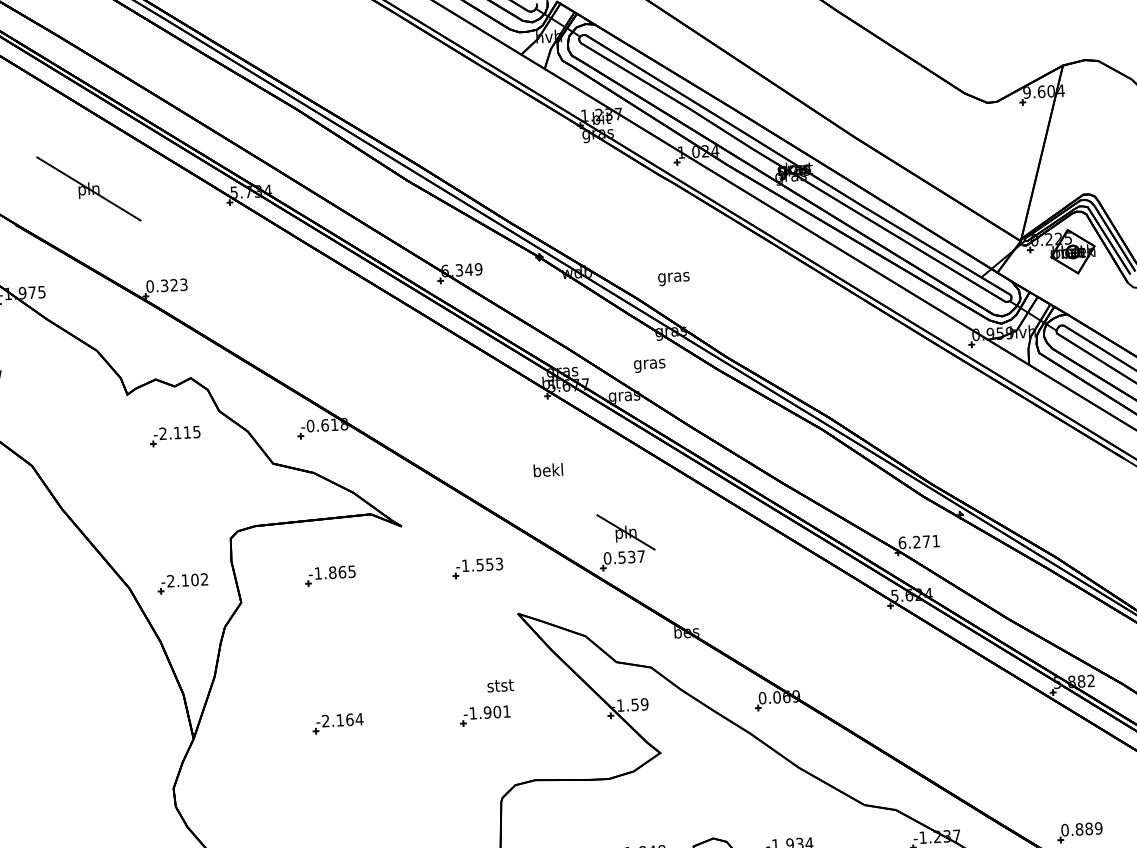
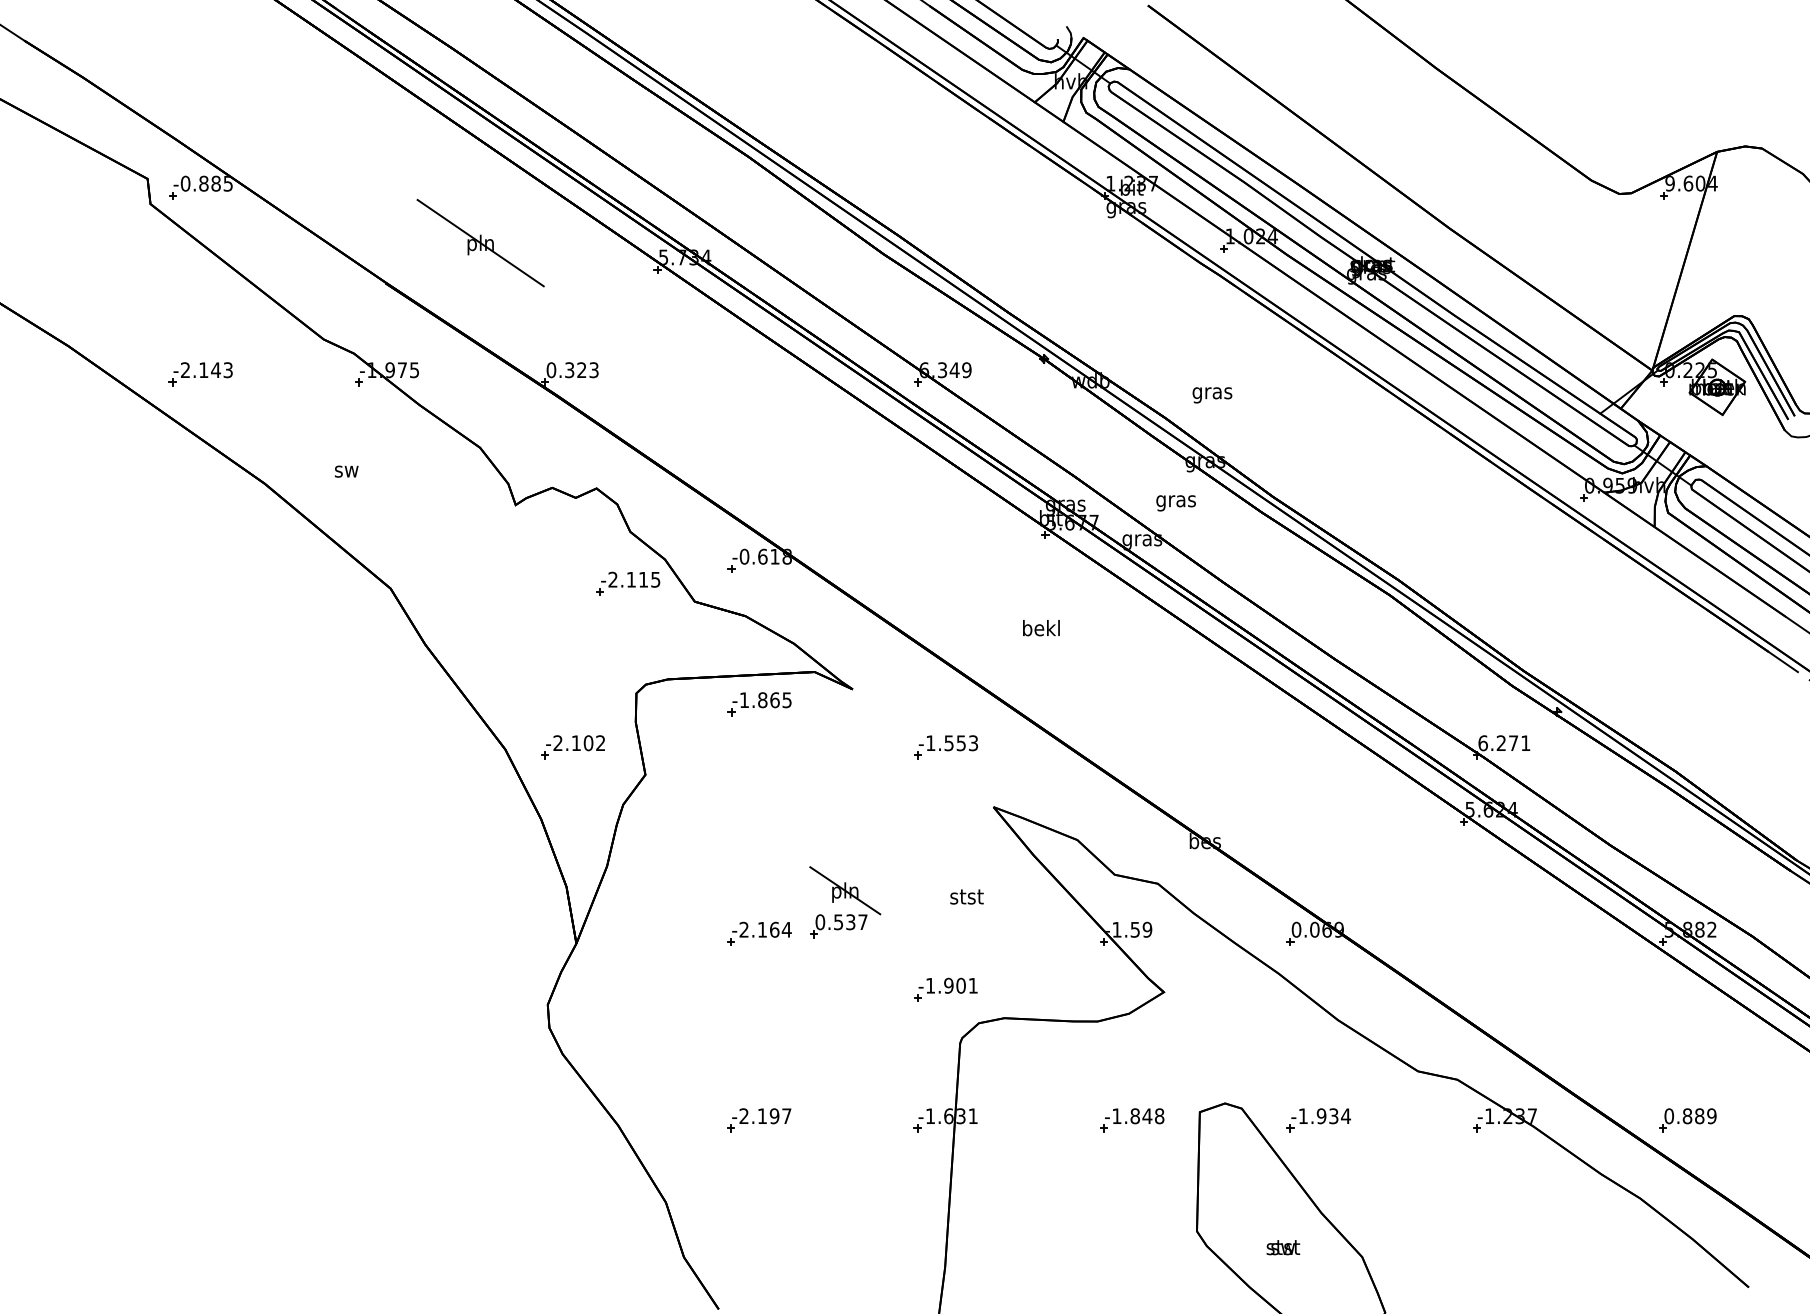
part: (175, 436) -> (628, 583), moved
part: (626, 541) -> (845, 902), moved
part: (330, 576) -> (759, 704), moved
part: (485, 715) -> (945, 989), moved

